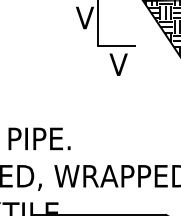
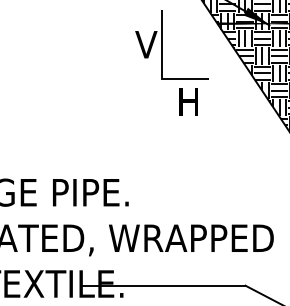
text: (118, 64) -> (187, 101), V -> H

